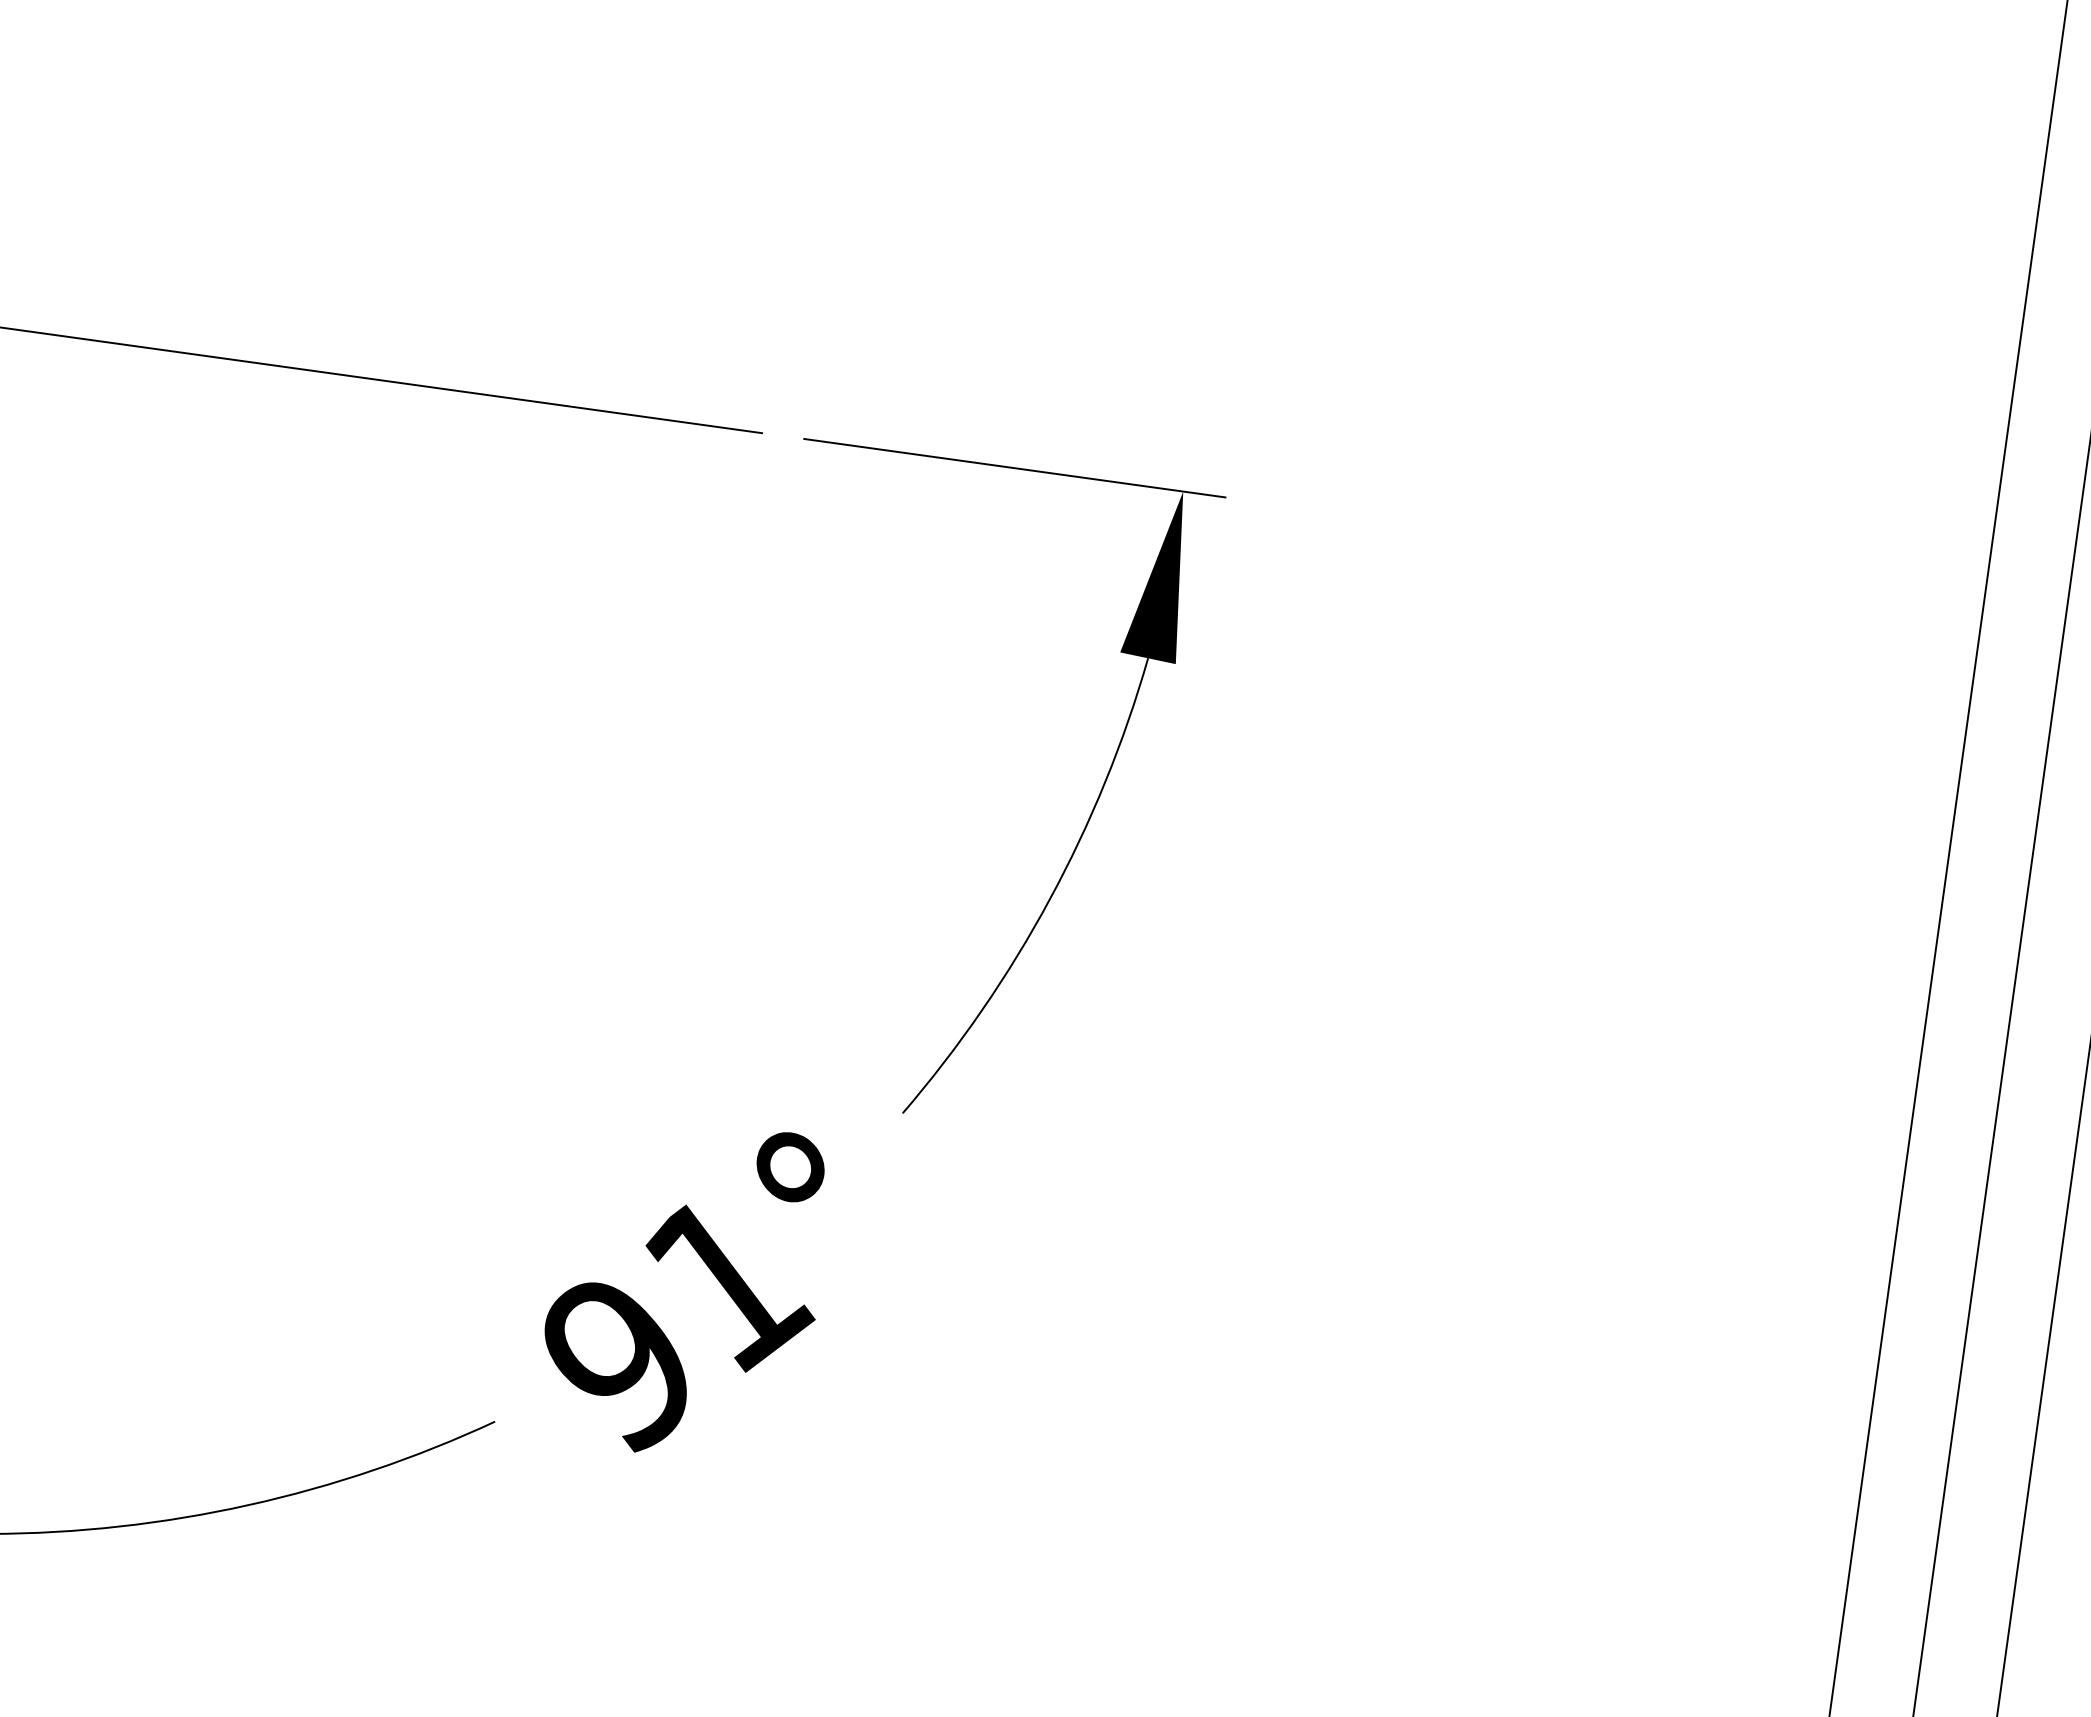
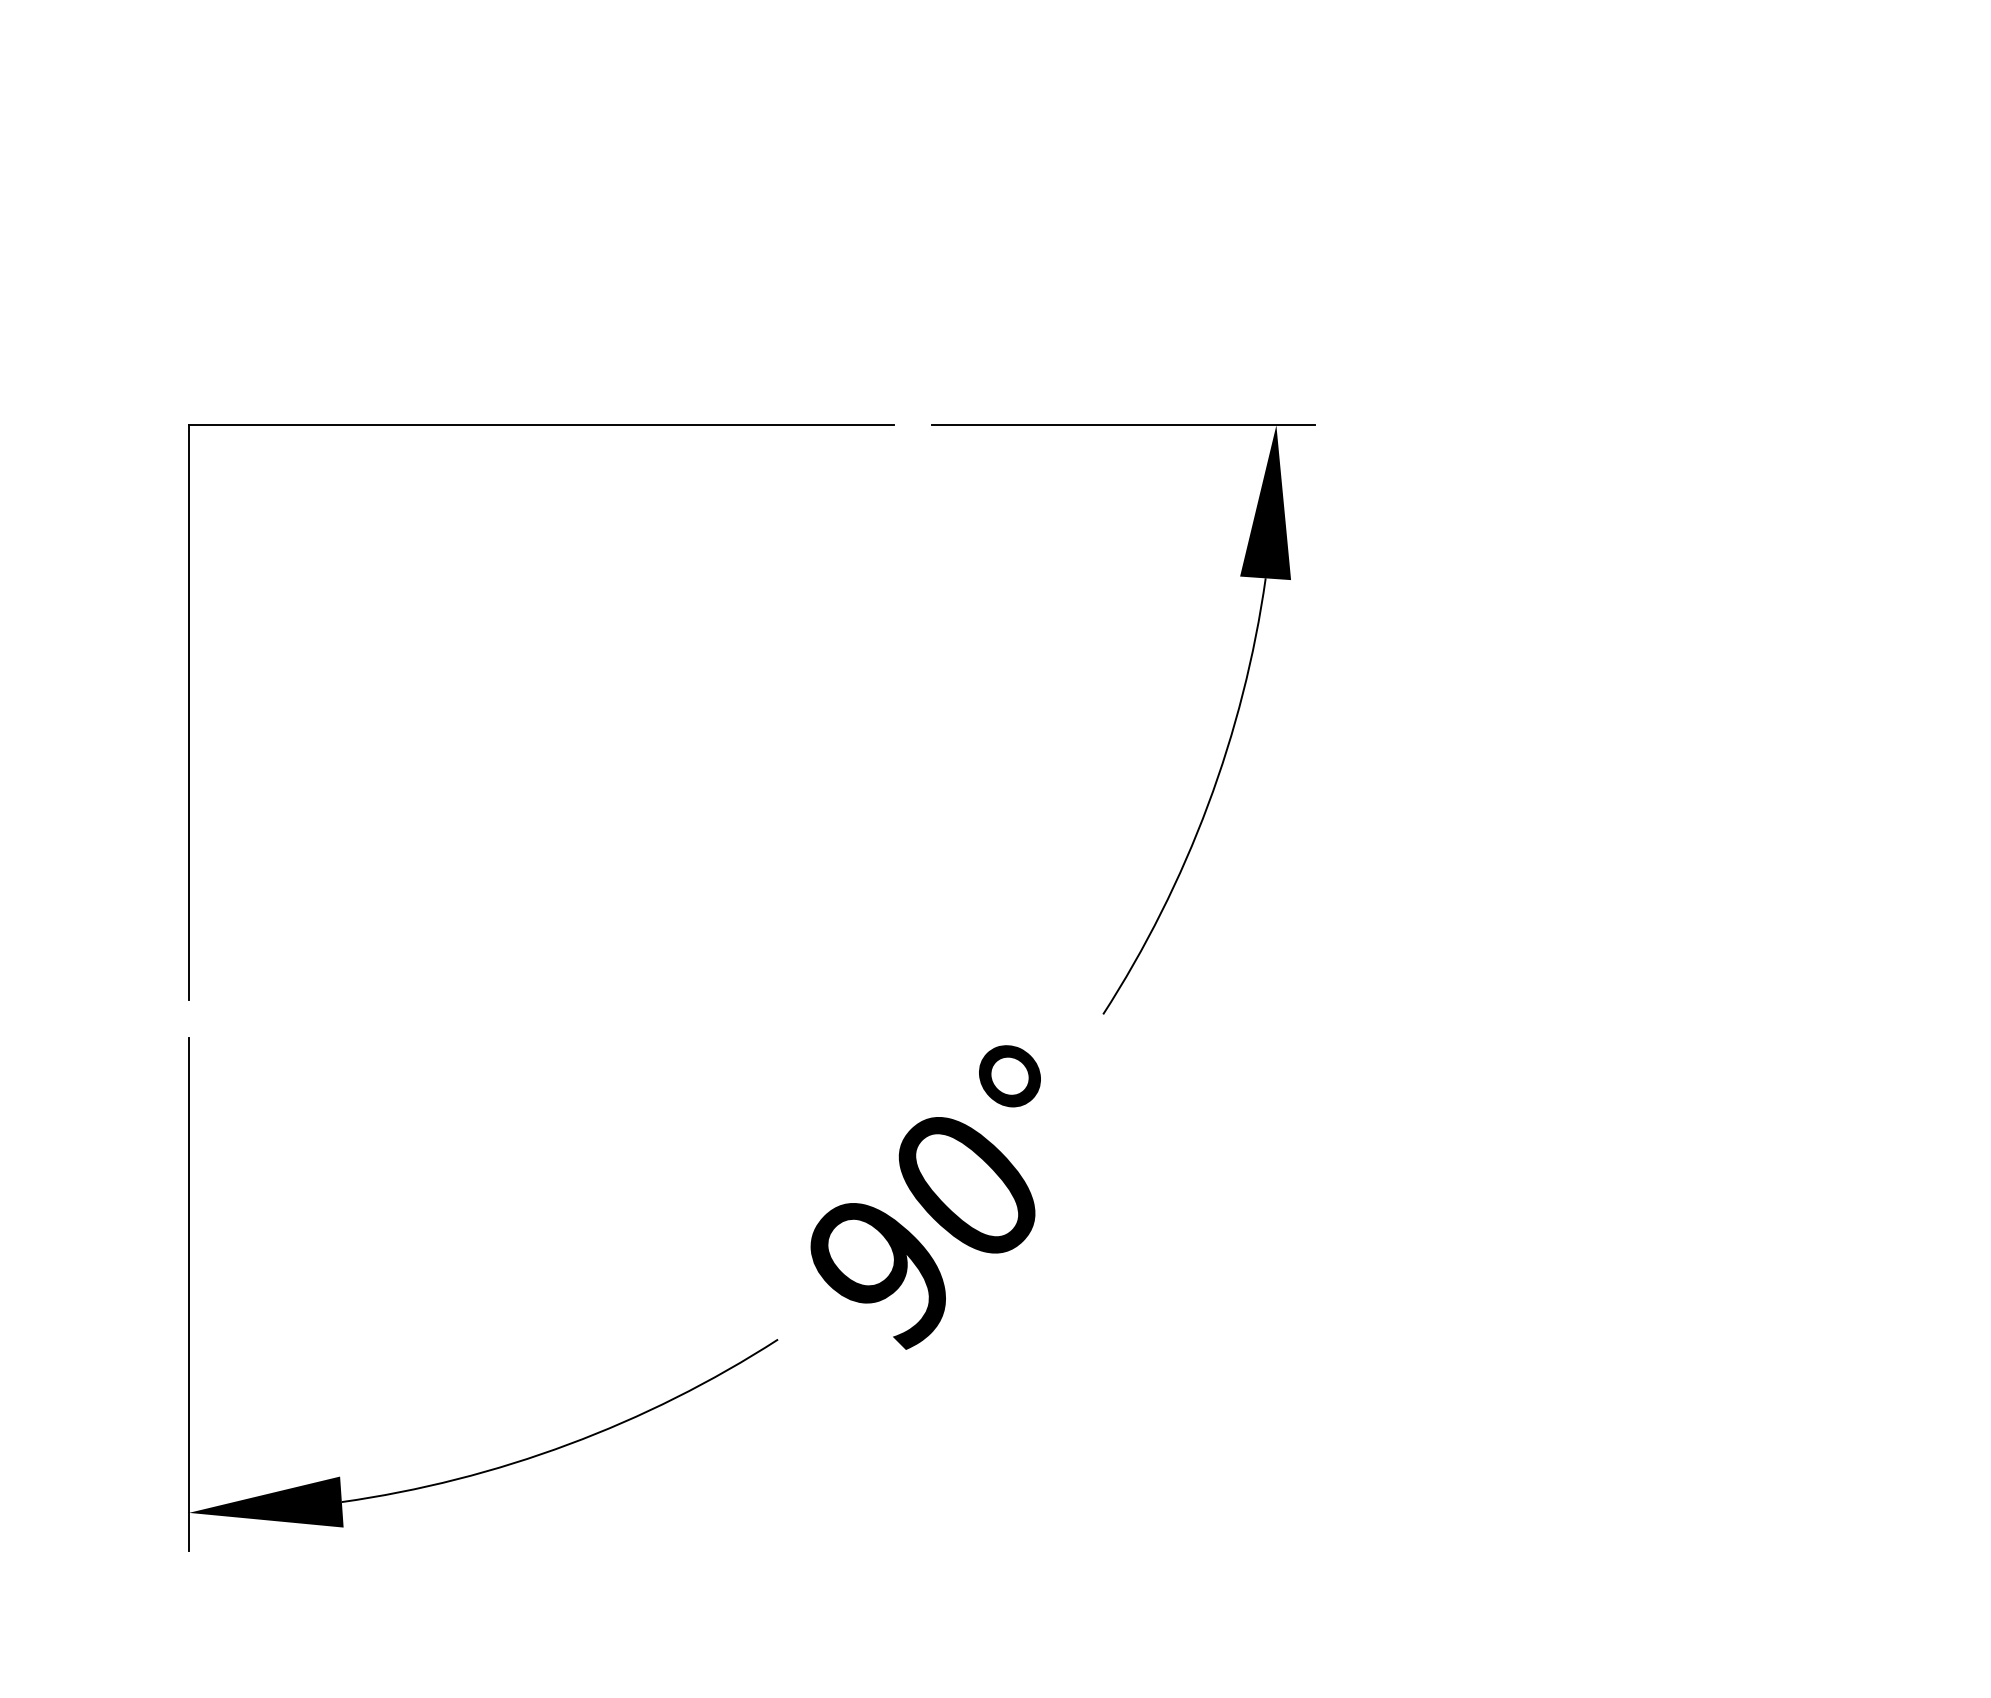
text: (729, 1288) -> (970, 1191), 91° -> 90°

